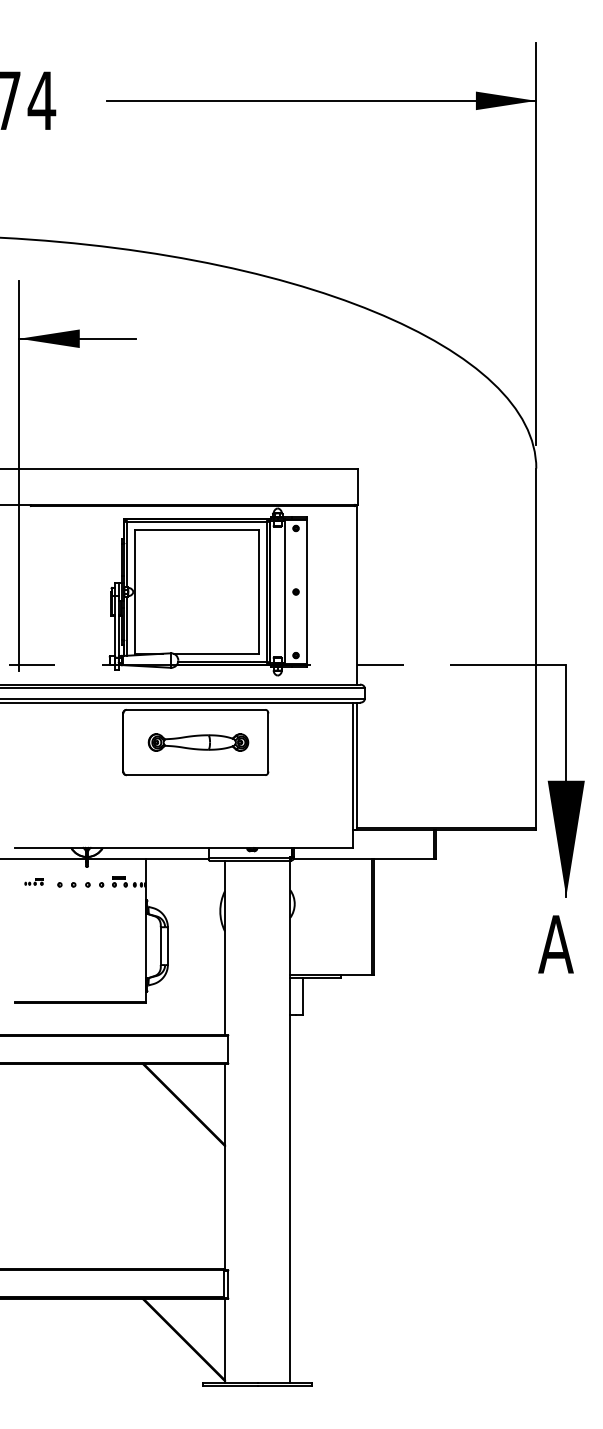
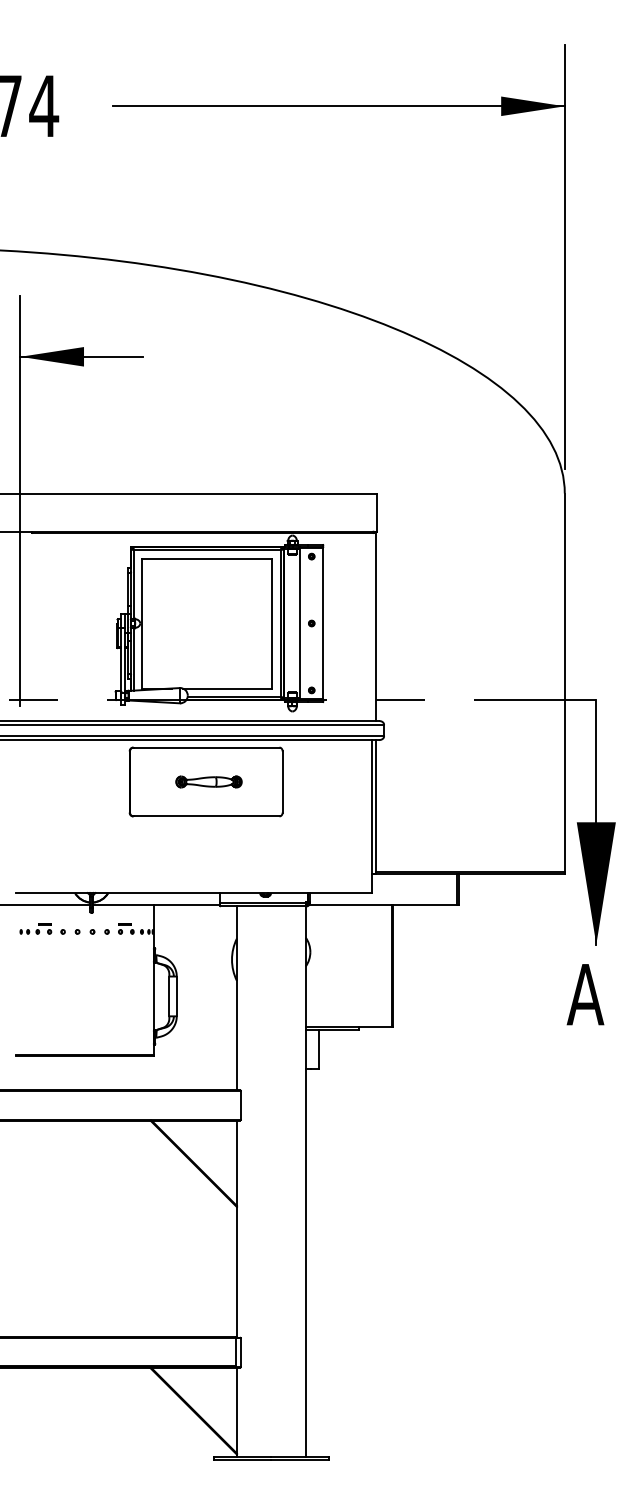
part: (197, 742) -> (208, 781), size x0.62
part: (33, 881) -> (35, 928), size x1.67

